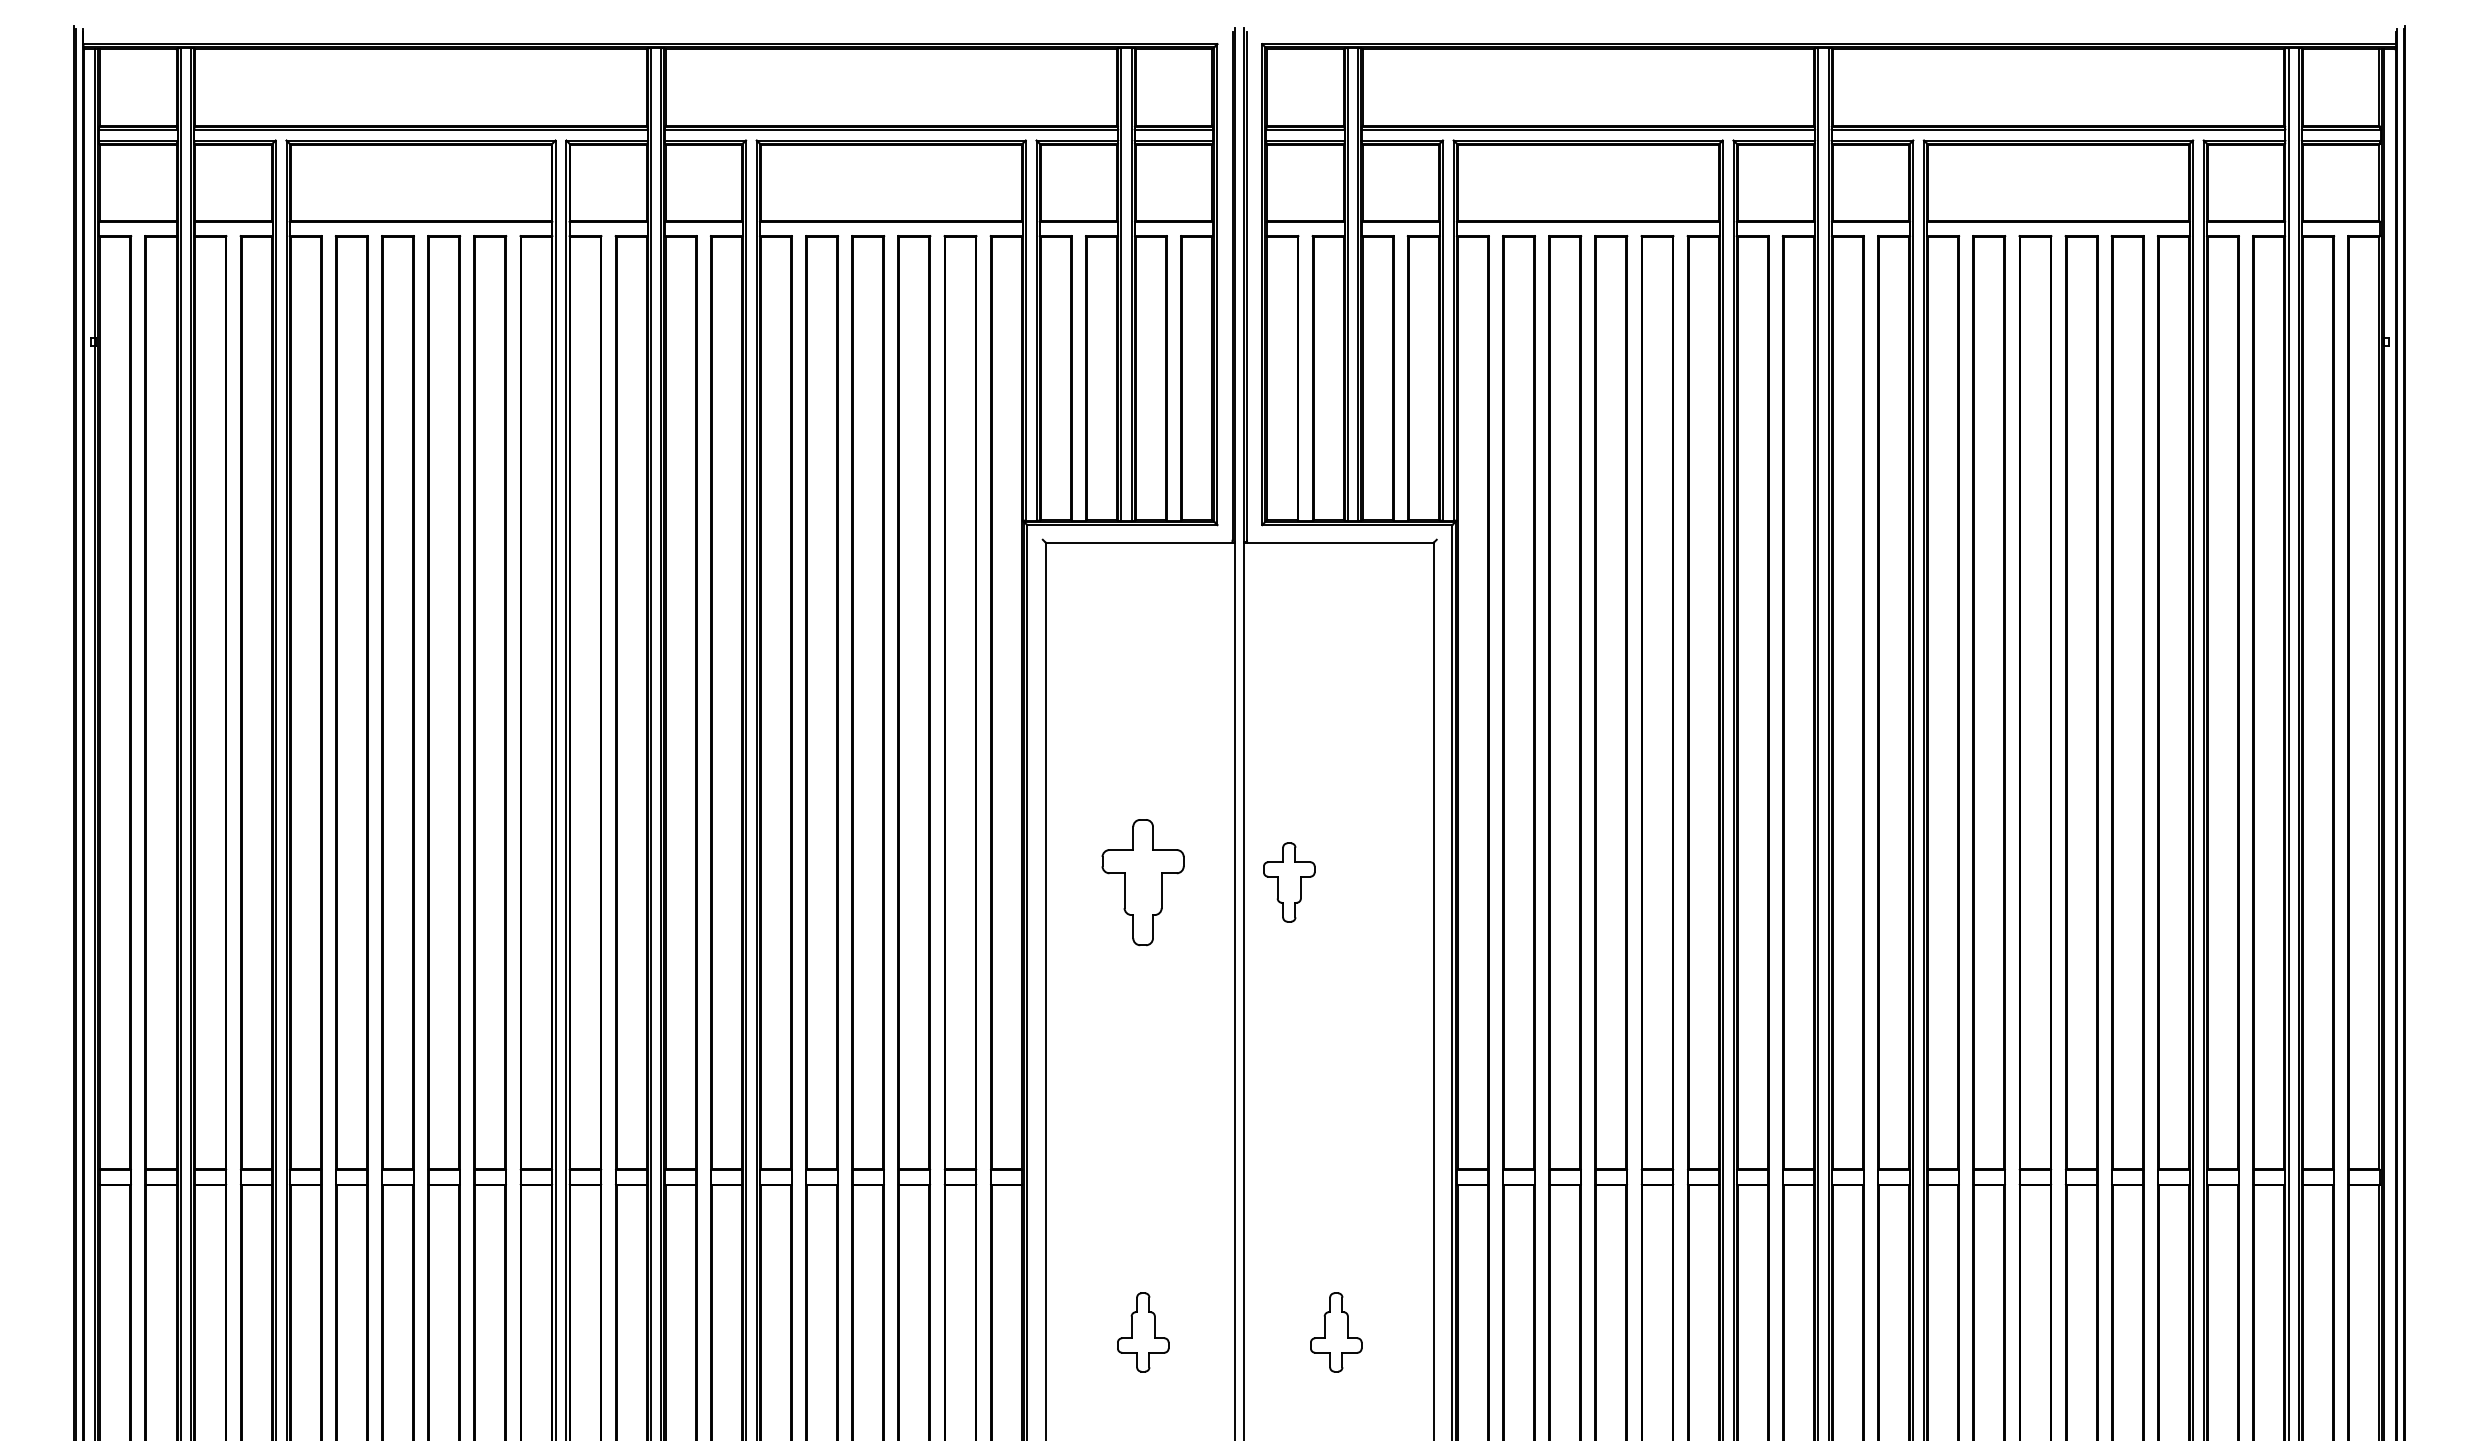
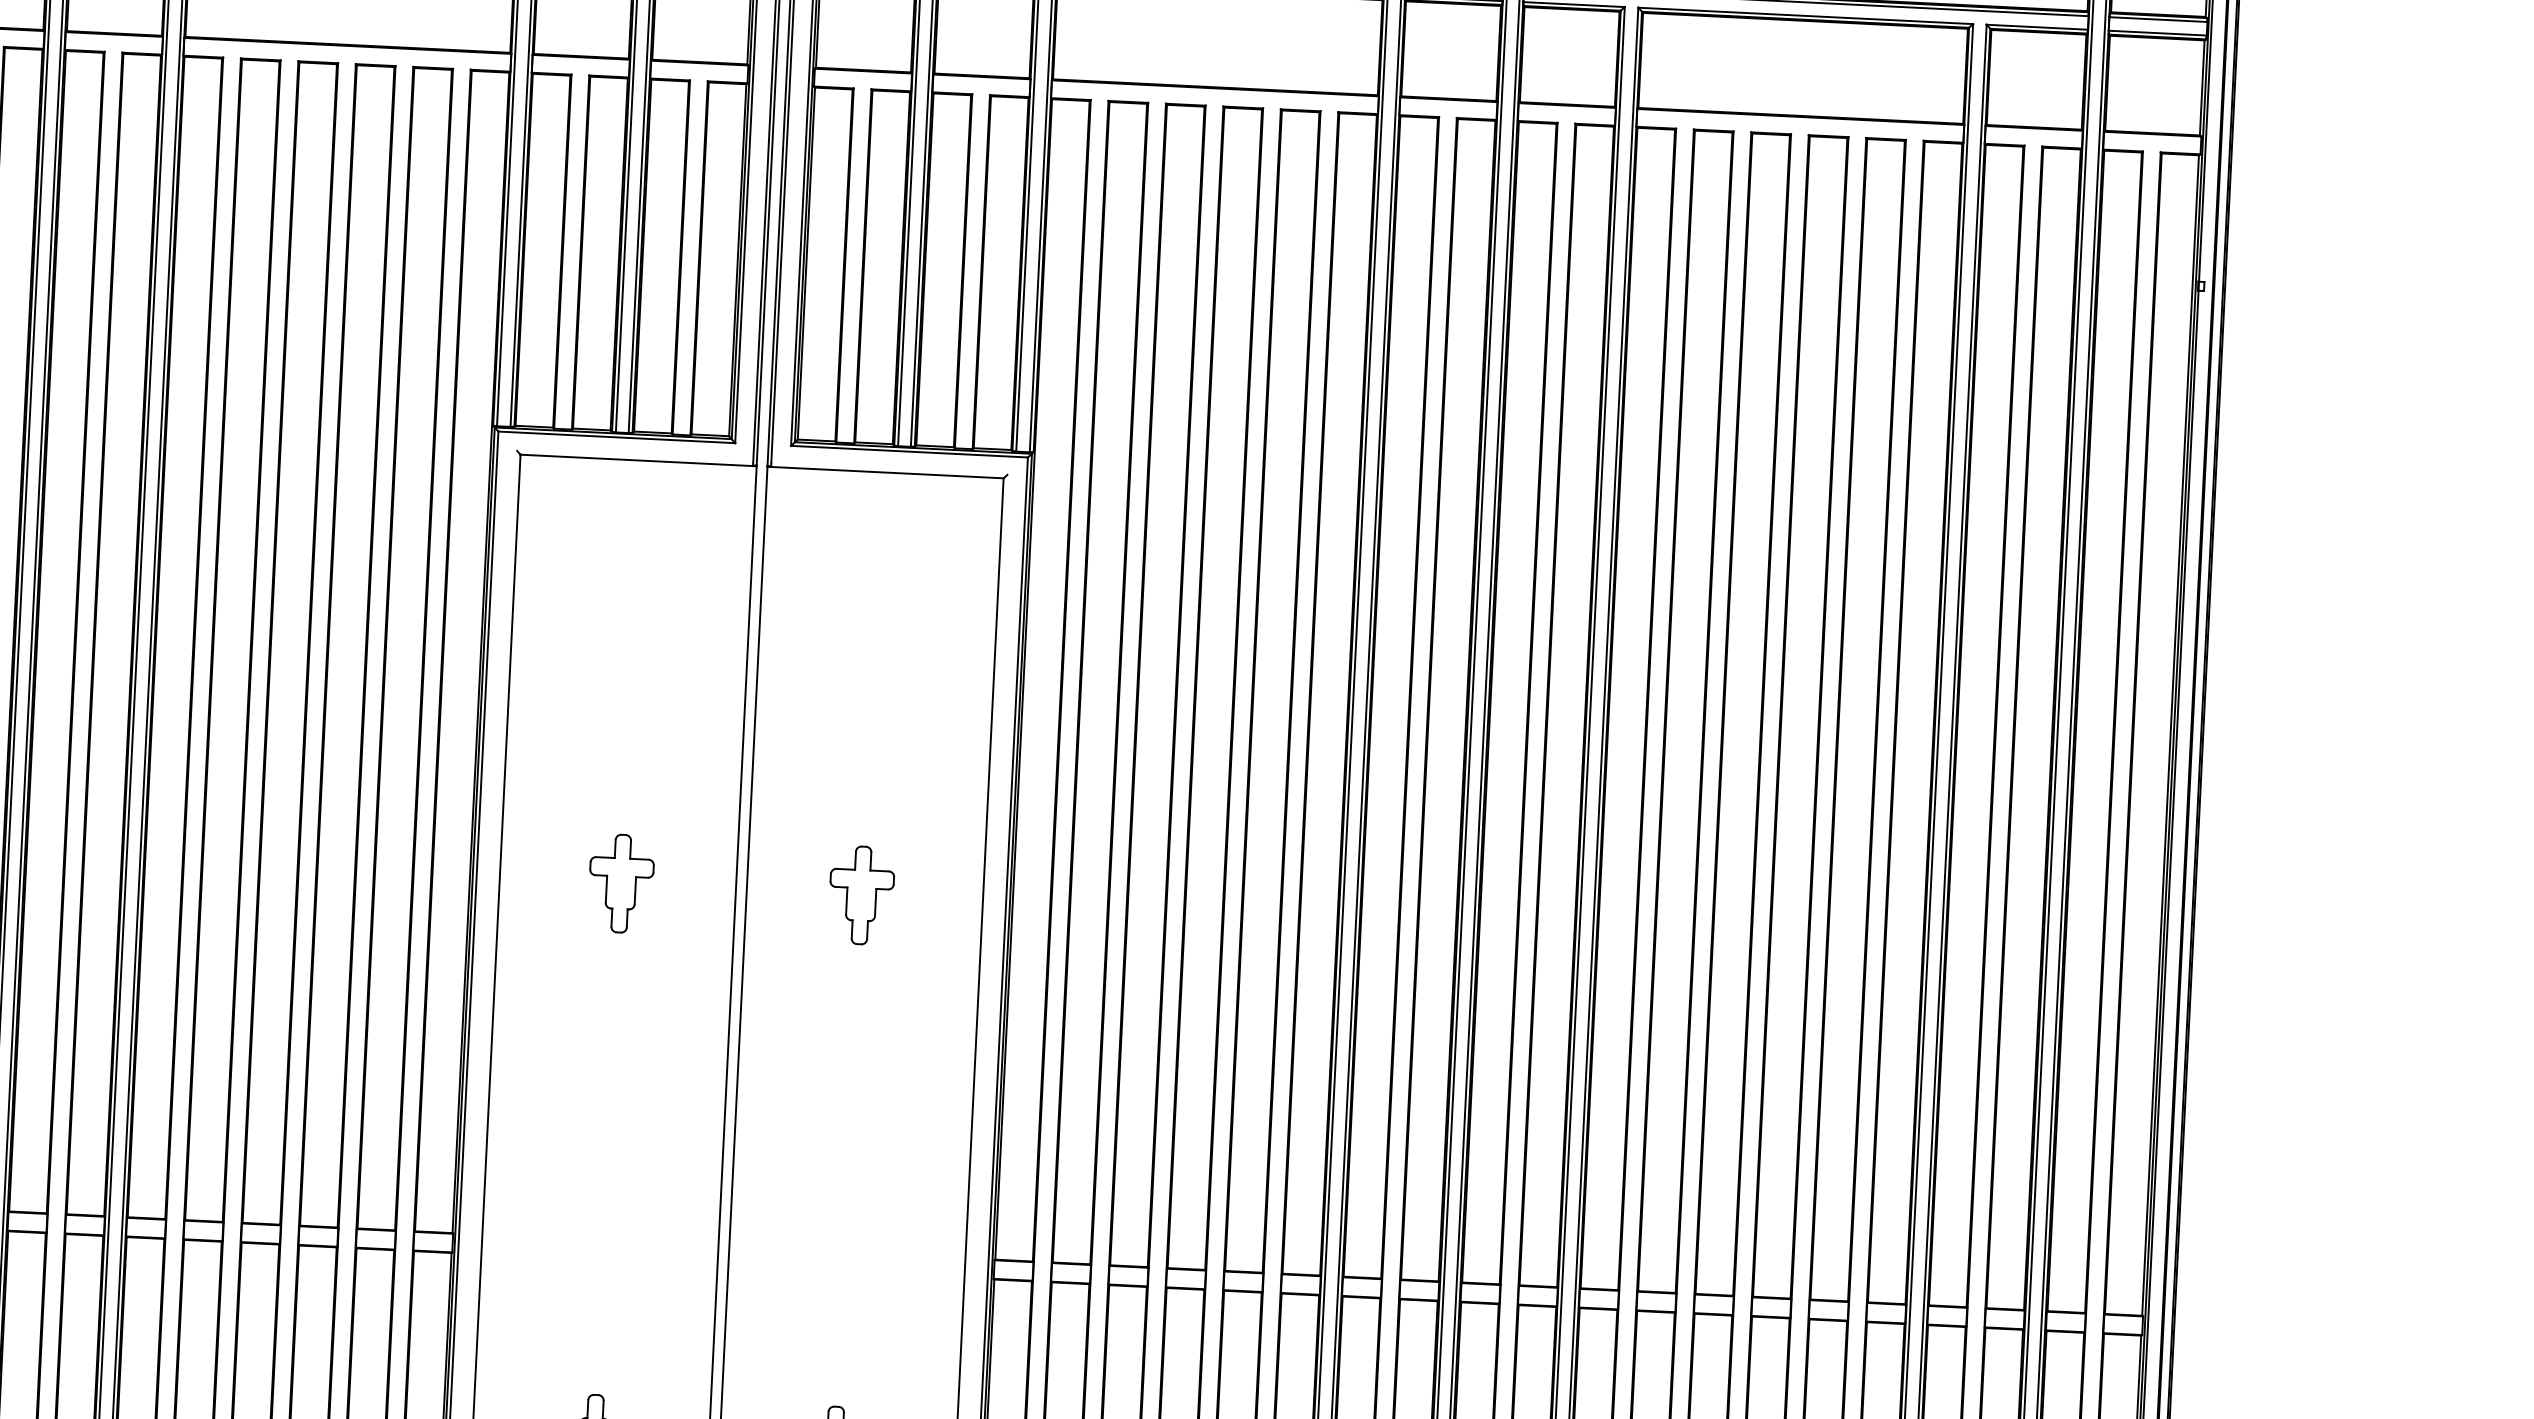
part: (1143, 882) -> (621, 883), size x0.62
part: (1289, 882) -> (861, 895), moved

